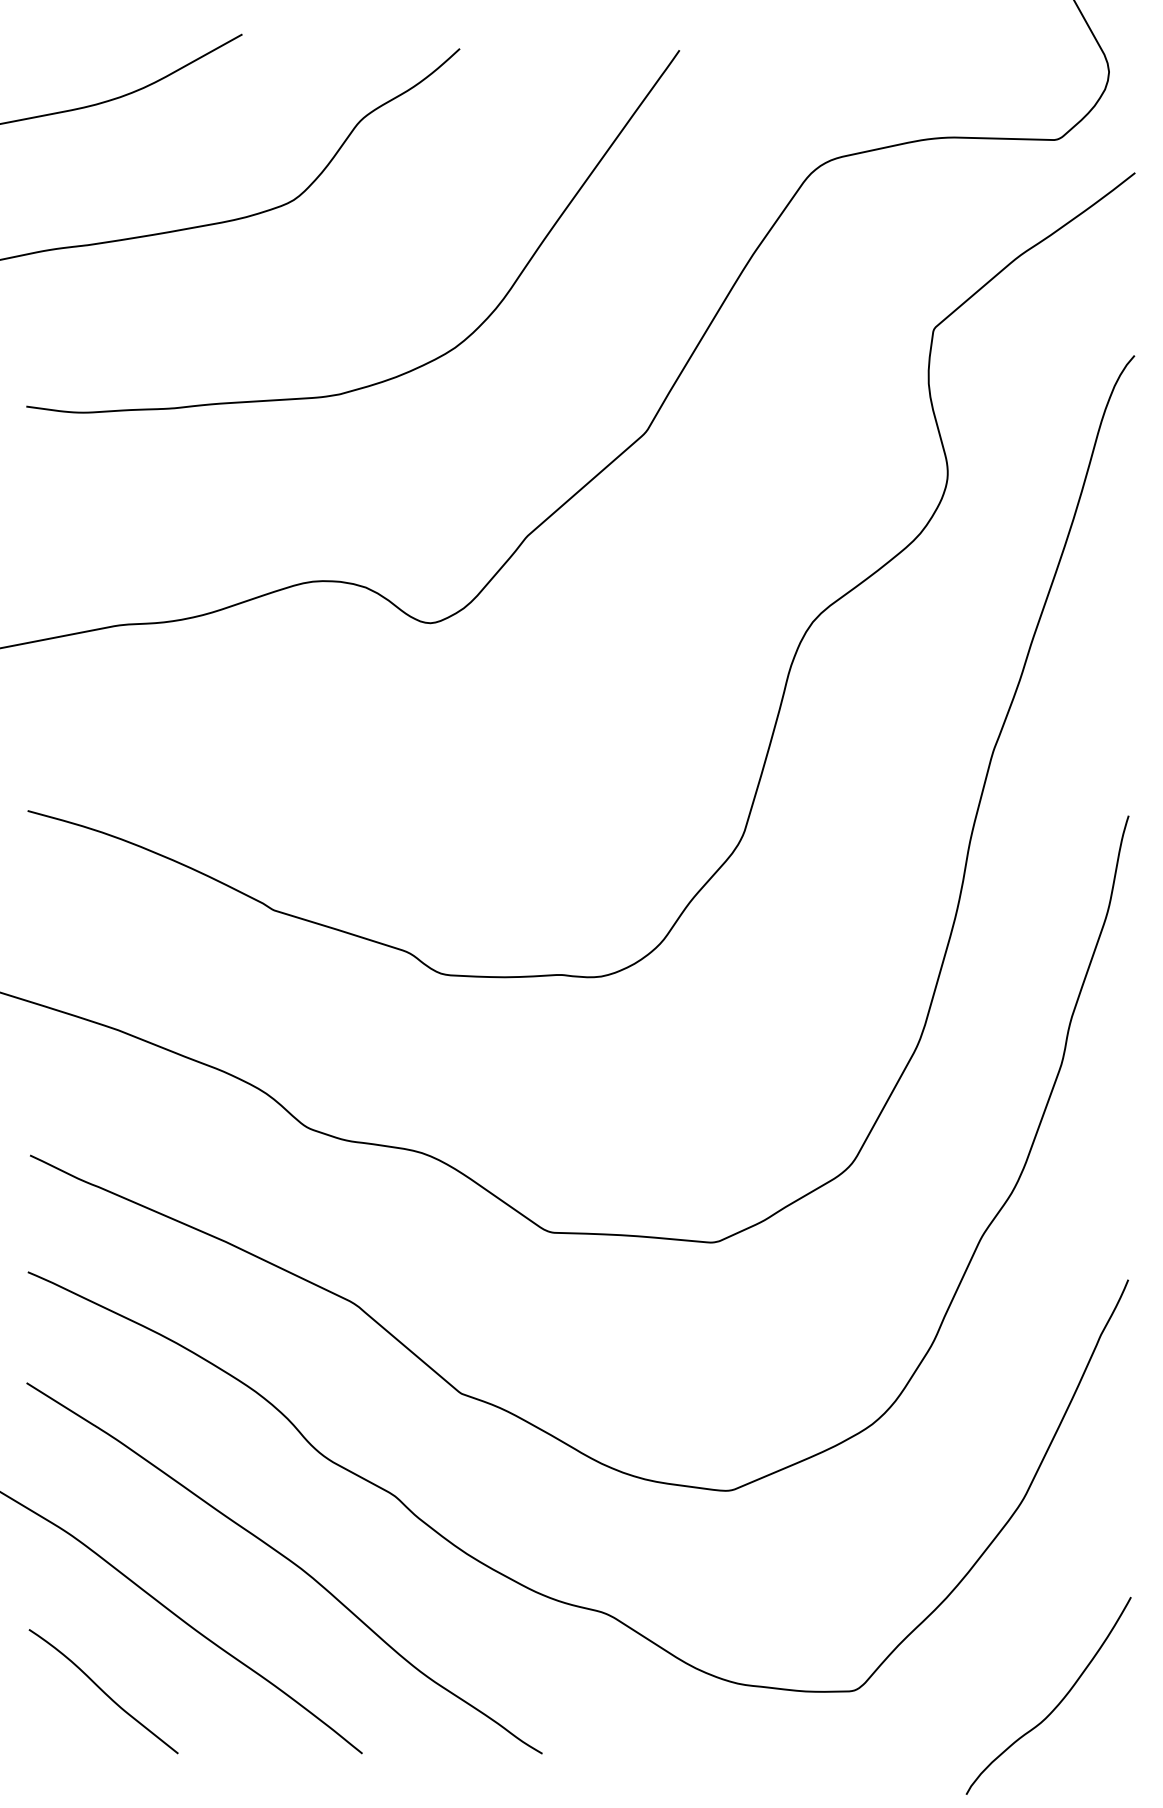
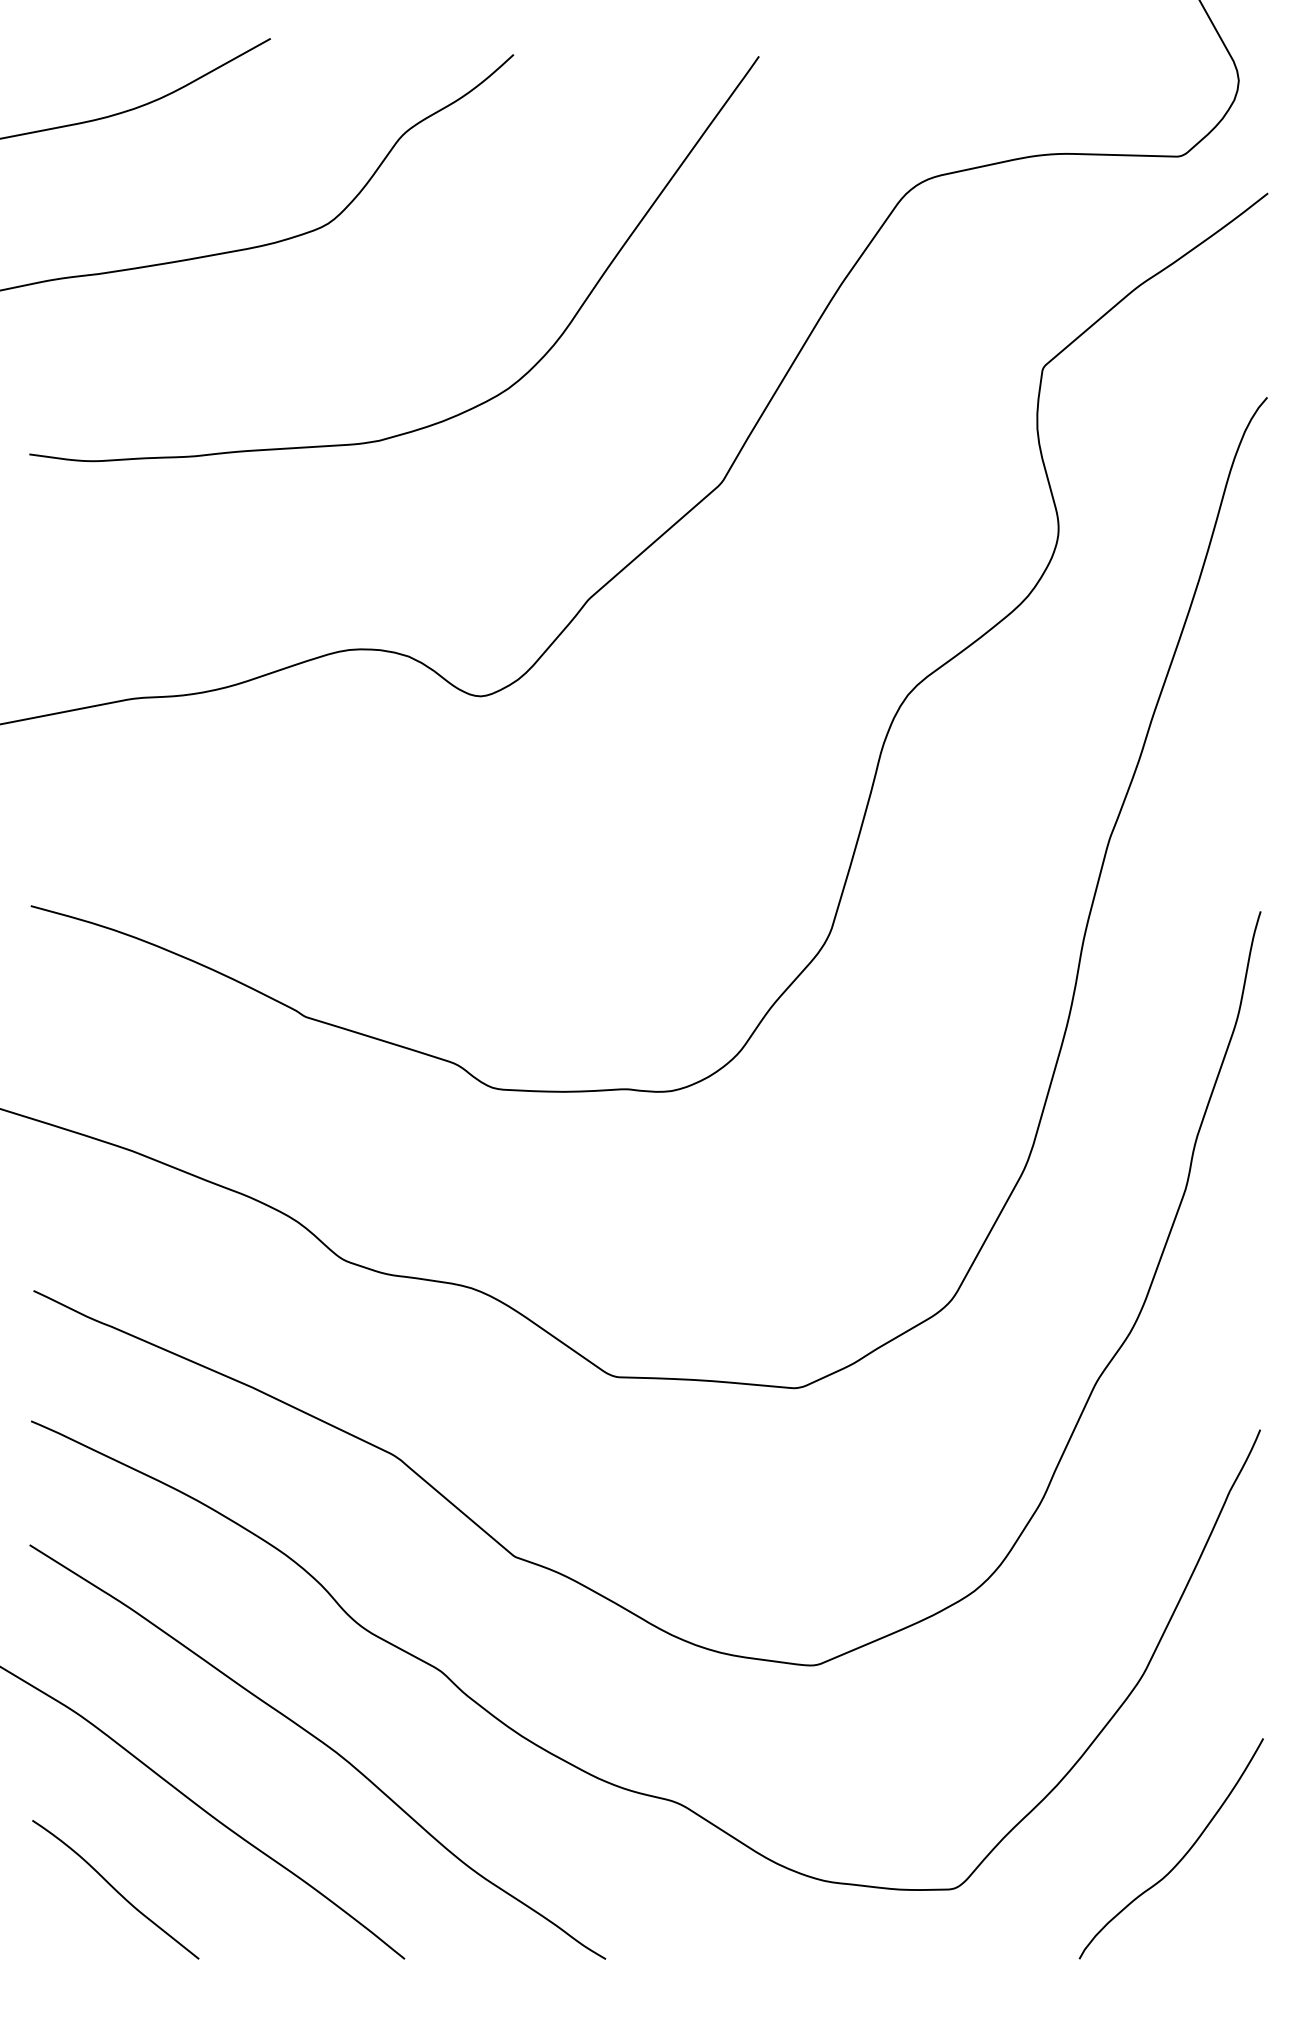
curve: (1057, 1704) -> (1181, 1858), moved

